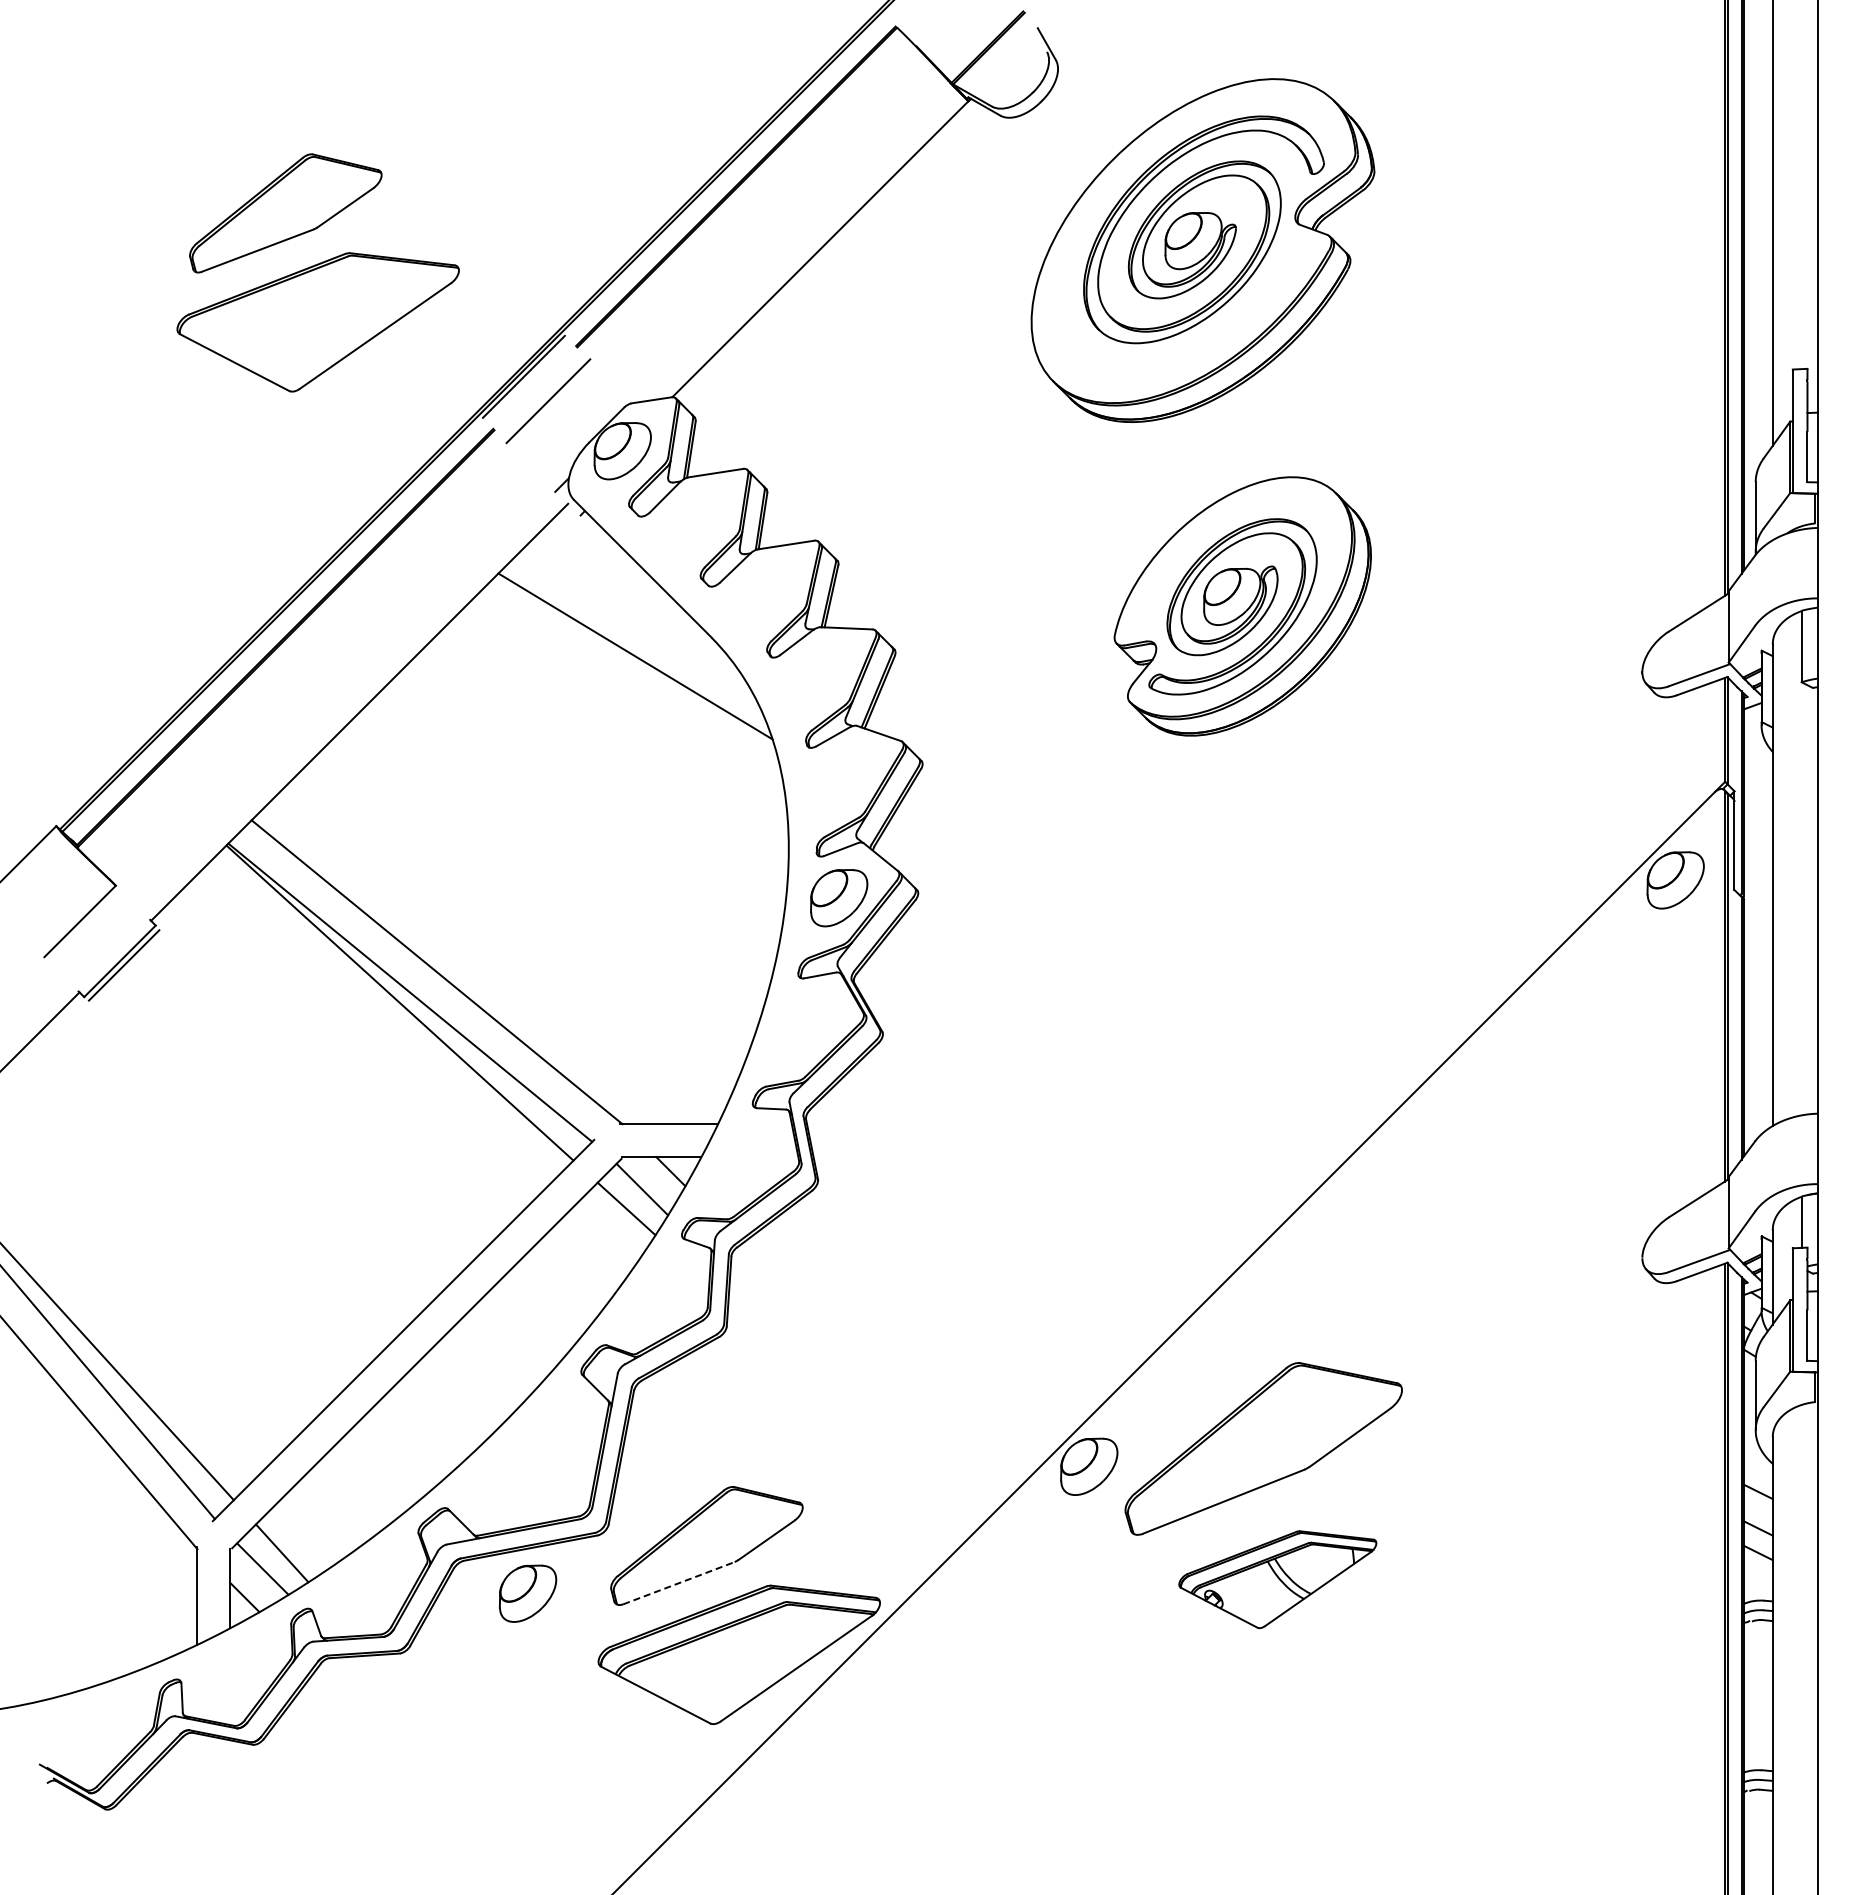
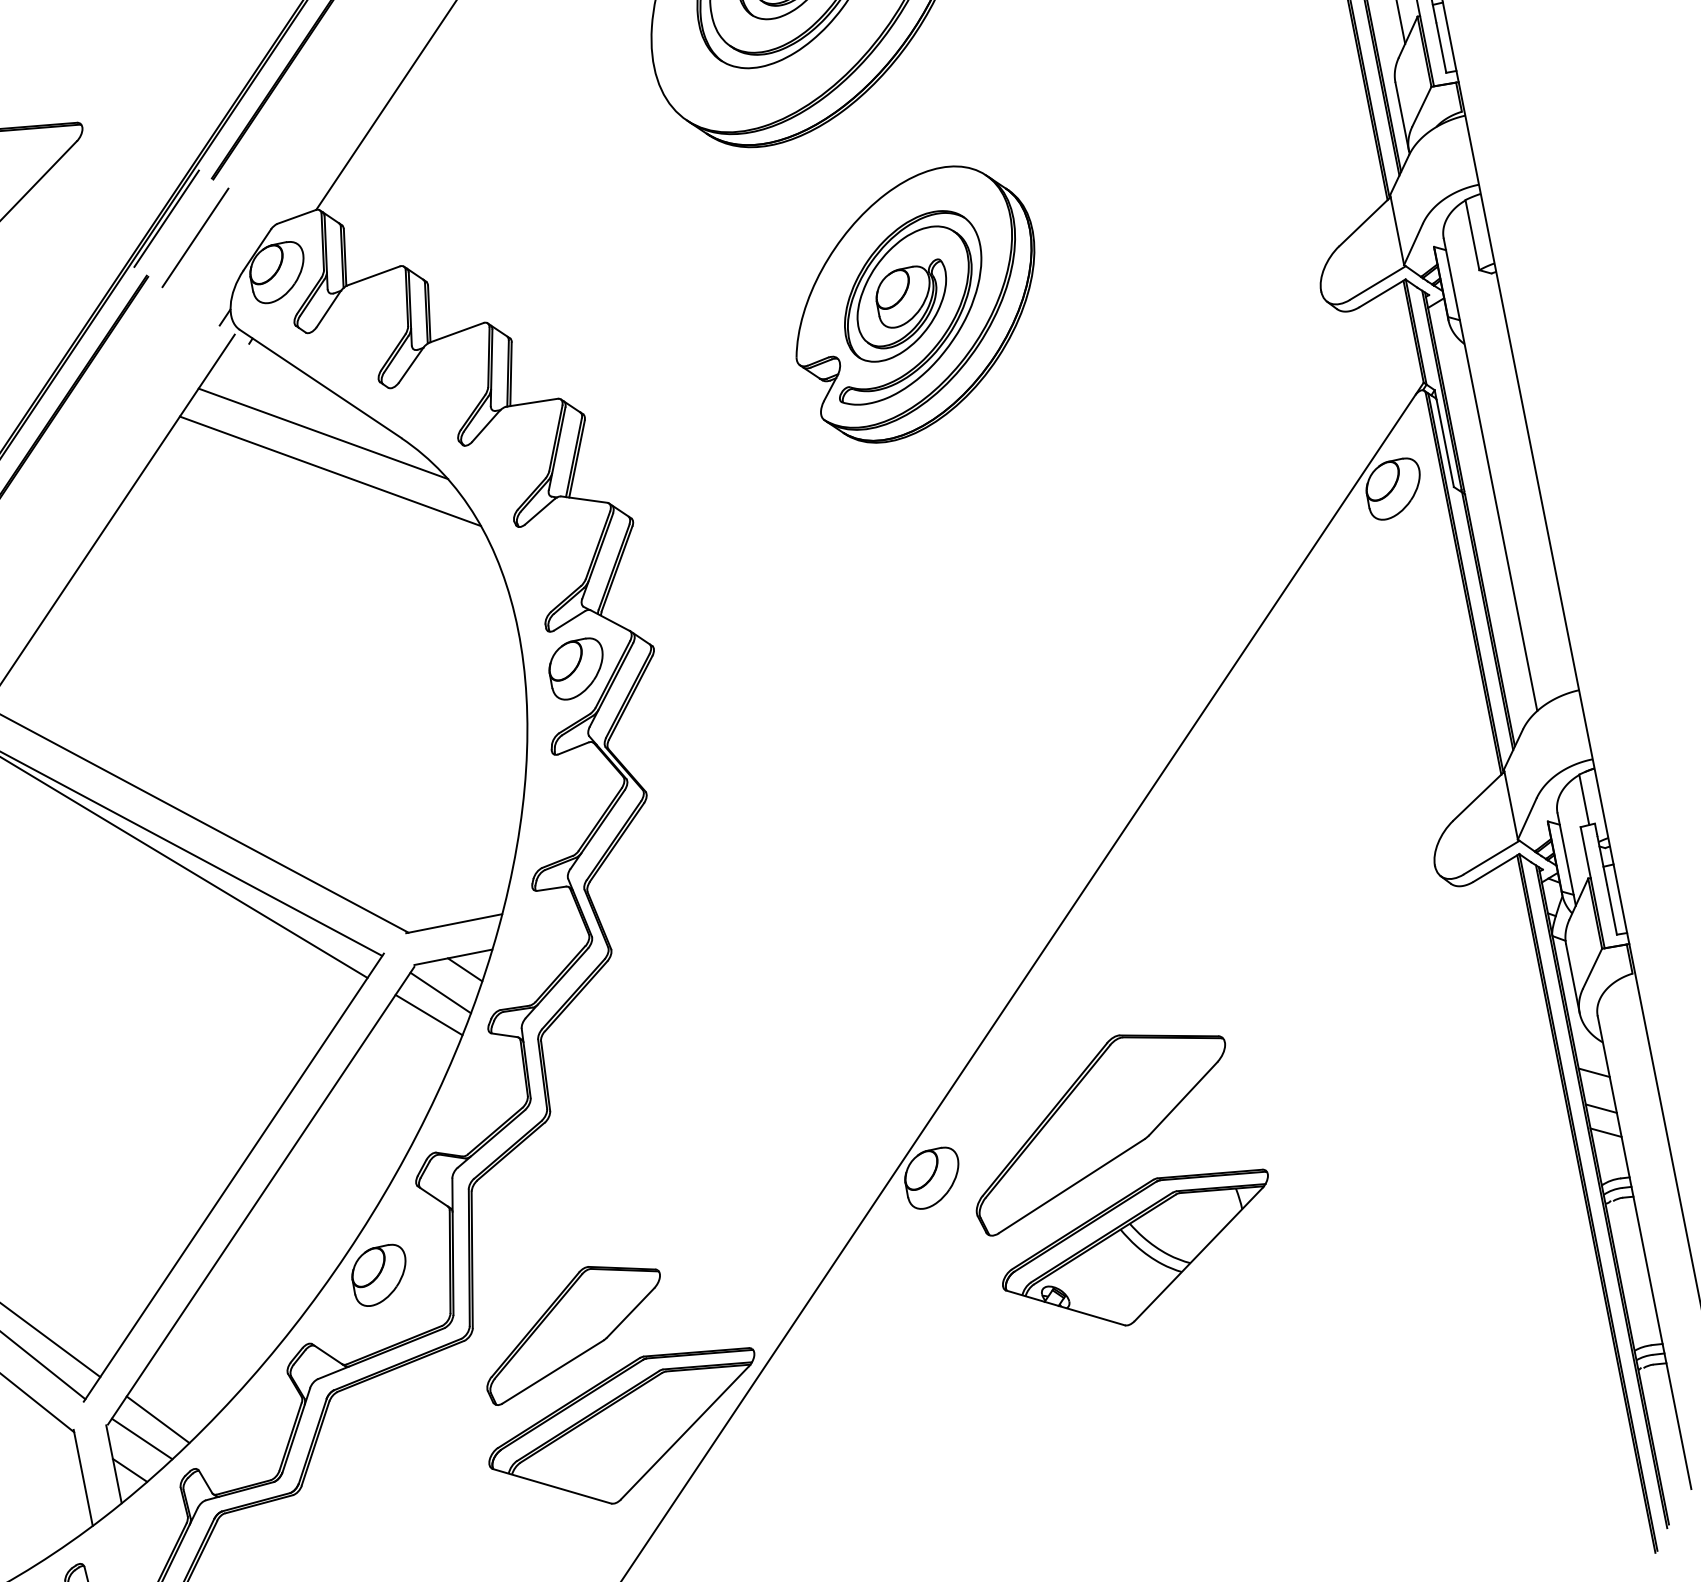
line: (635, 617) -> (322, 433), added
part: (1277, 1579) -> (1139, 1252), size x1.43
line: (678, 1583) -> (552, 1372), dashed -> solid
part: (528, 1593) -> (380, 1274), moved

